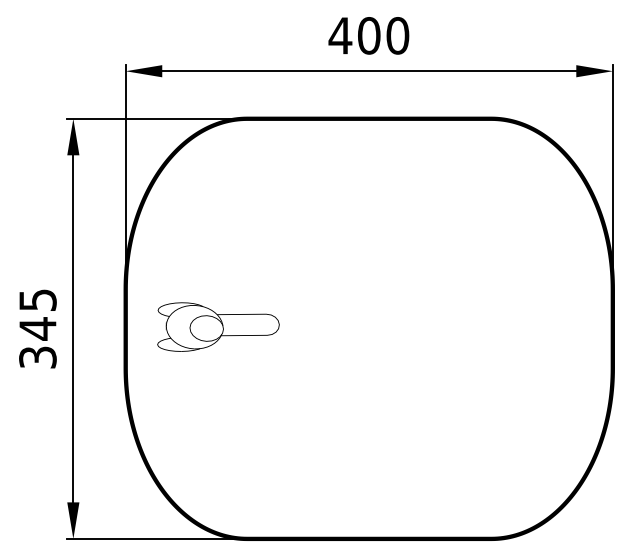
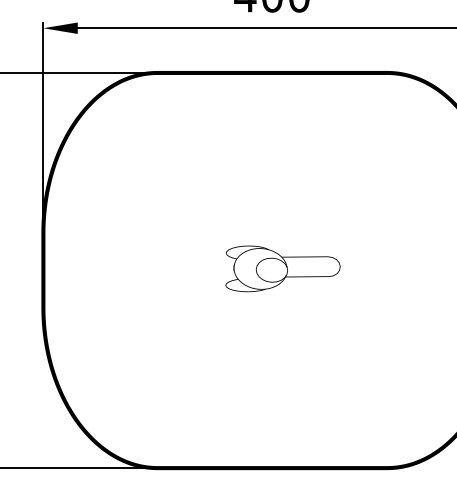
part: (218, 326) -> (283, 268), moved

